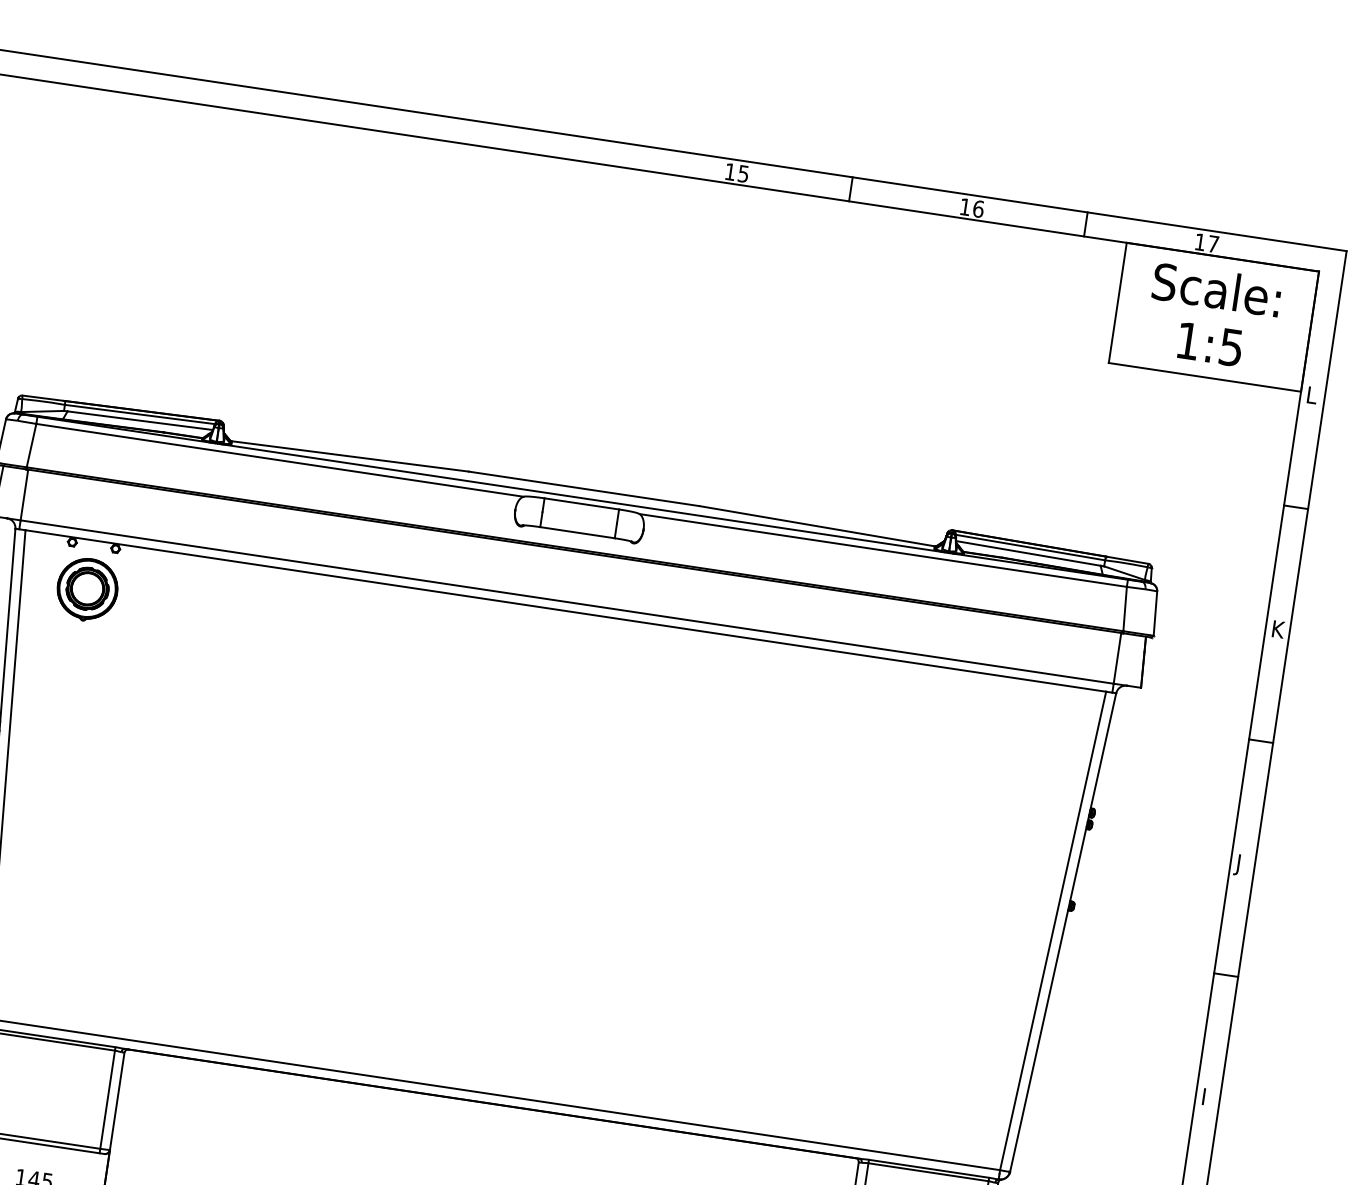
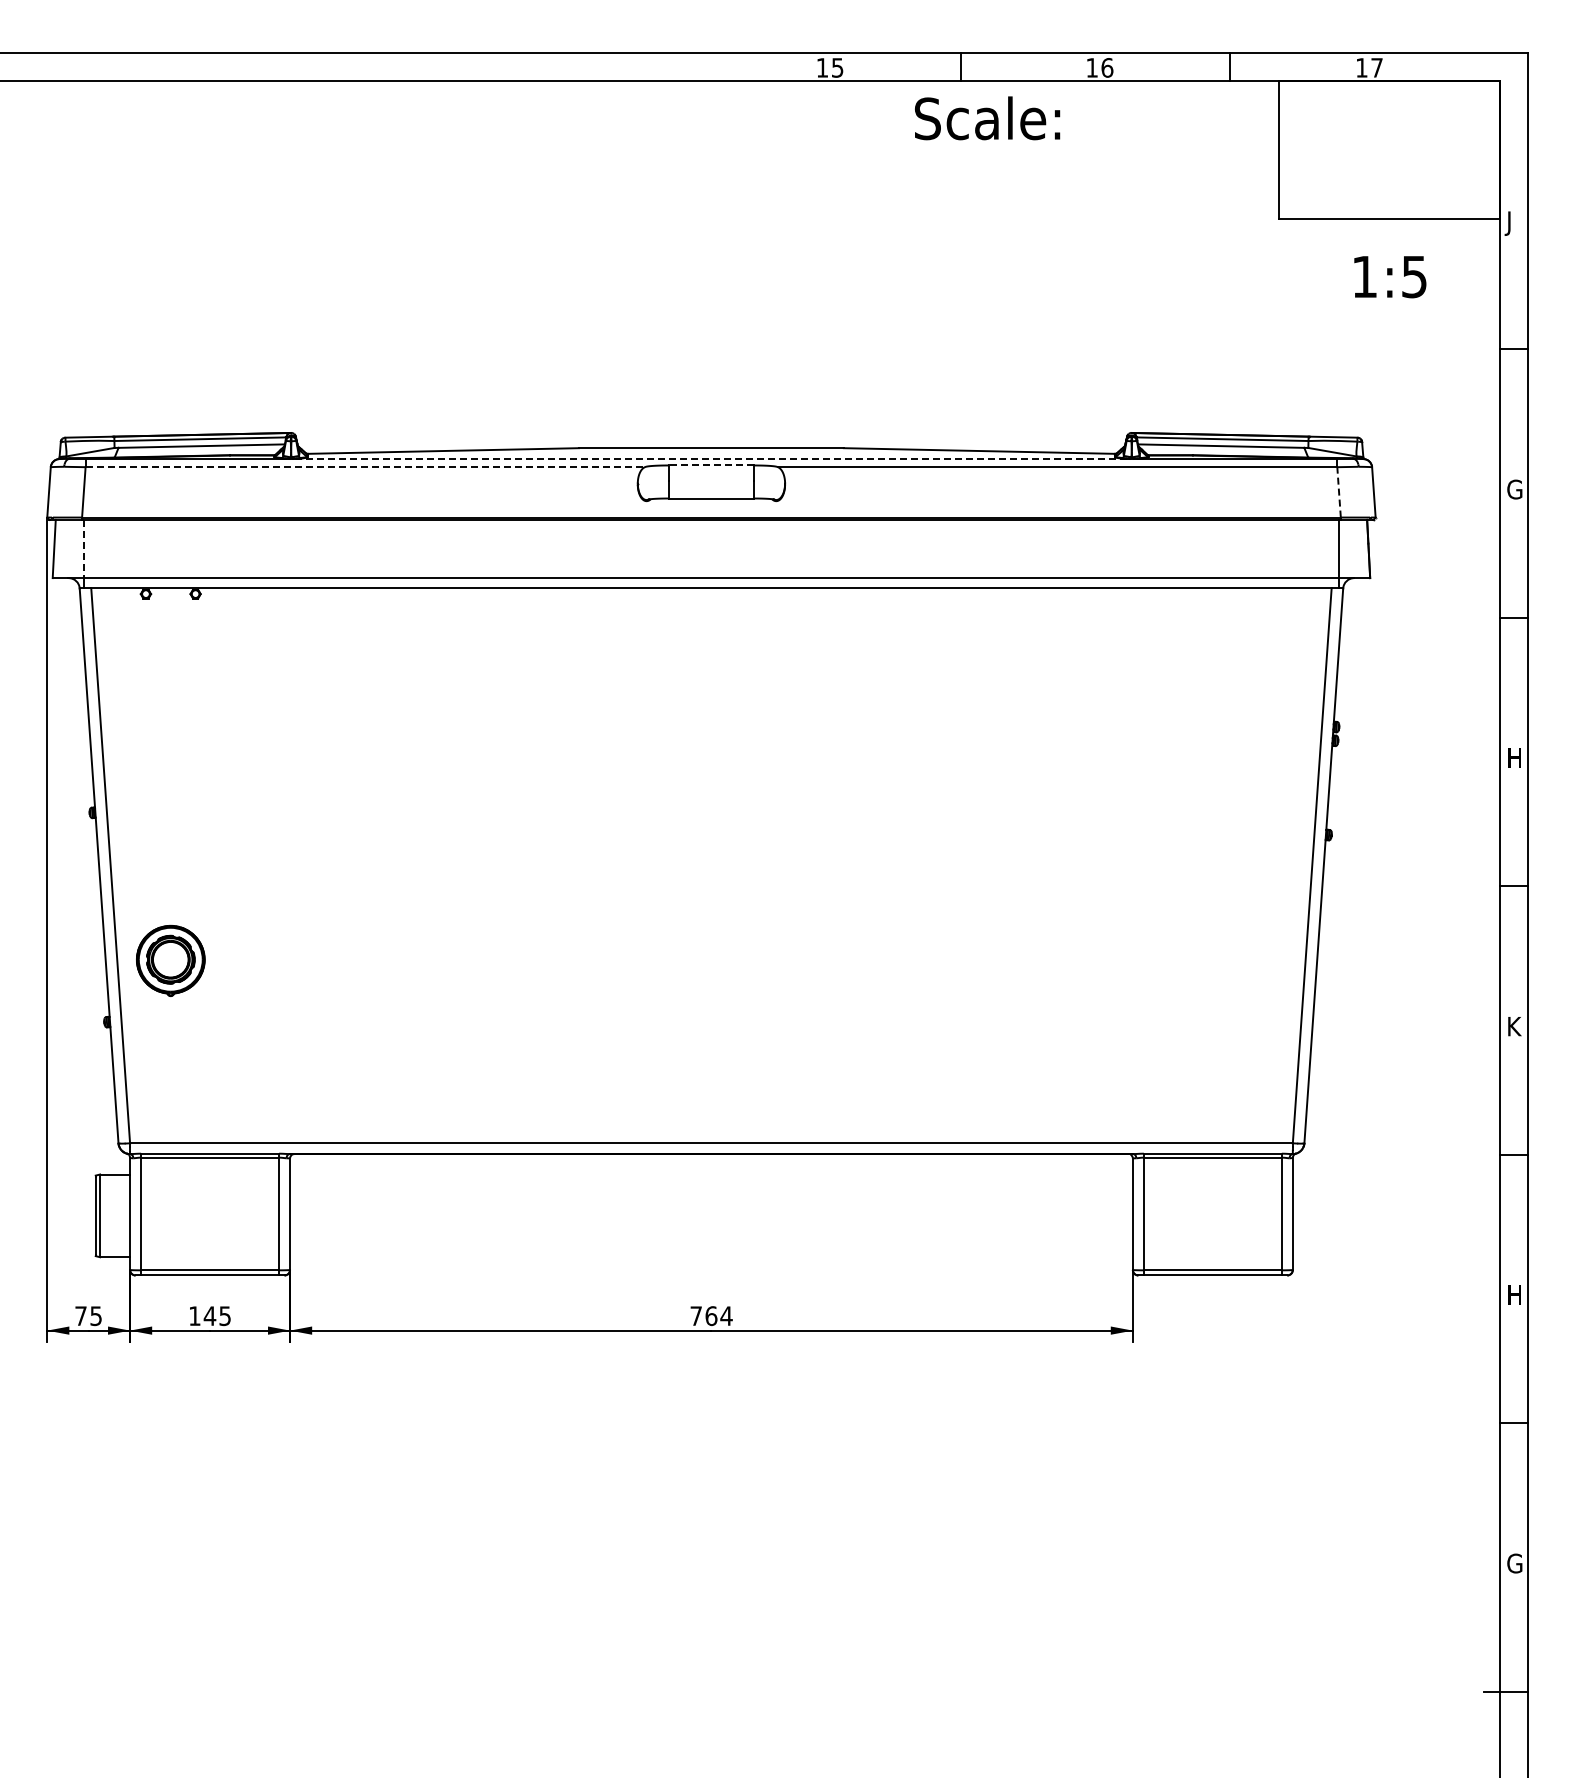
text: (1216, 289) -> (987, 118), moved
text: (1210, 344) -> (1390, 277), moved
text: (1310, 397) -> (1511, 223), L -> J
line: (280, 460) -> (365, 467), solid -> dashed
line: (24, 495) -> (84, 549), solid -> dashed
line: (581, 497) -> (710, 458), solid -> dashed
line: (581, 503) -> (711, 465), solid -> dashed
part: (87, 589) -> (170, 960), moved
line: (1125, 608) -> (1339, 491), solid -> dashed
text: (1278, 629) -> (1514, 489), K -> G
text: (1241, 865) -> (1512, 760), J -> H
text: (1208, 1097) -> (1514, 1026), I -> K

